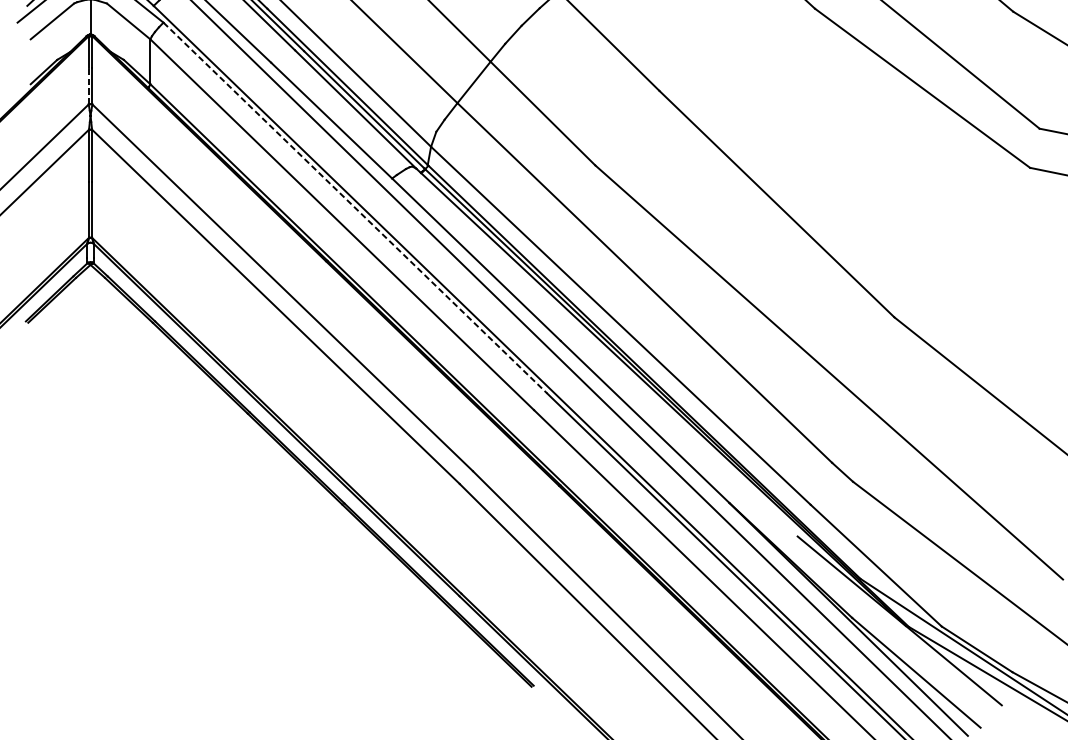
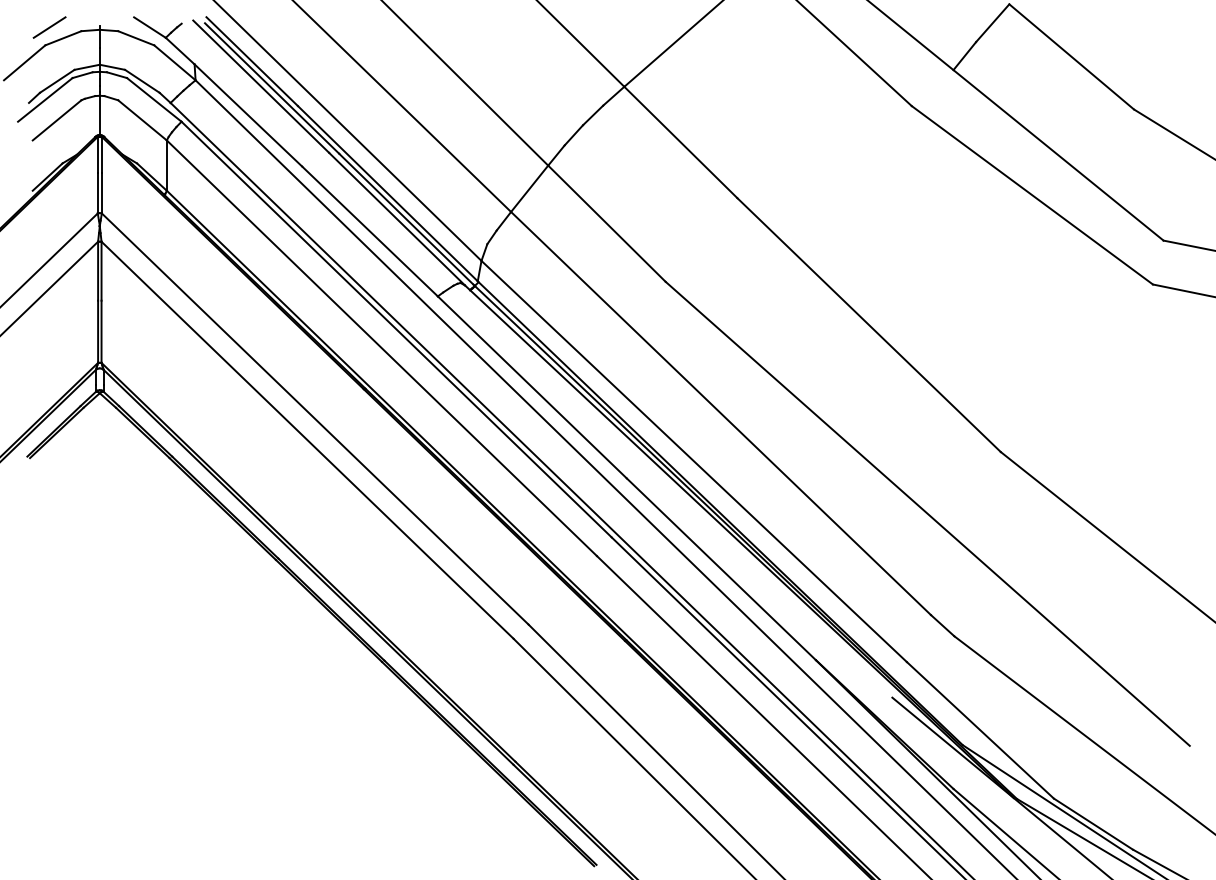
line: (88, 85) -> (97, 192), dashed -> solid
line: (356, 208) -> (397, 329), dashed -> solid

